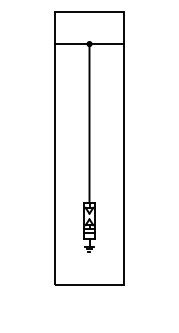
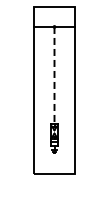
line: (89, 123) -> (54, 75), solid -> dashed

